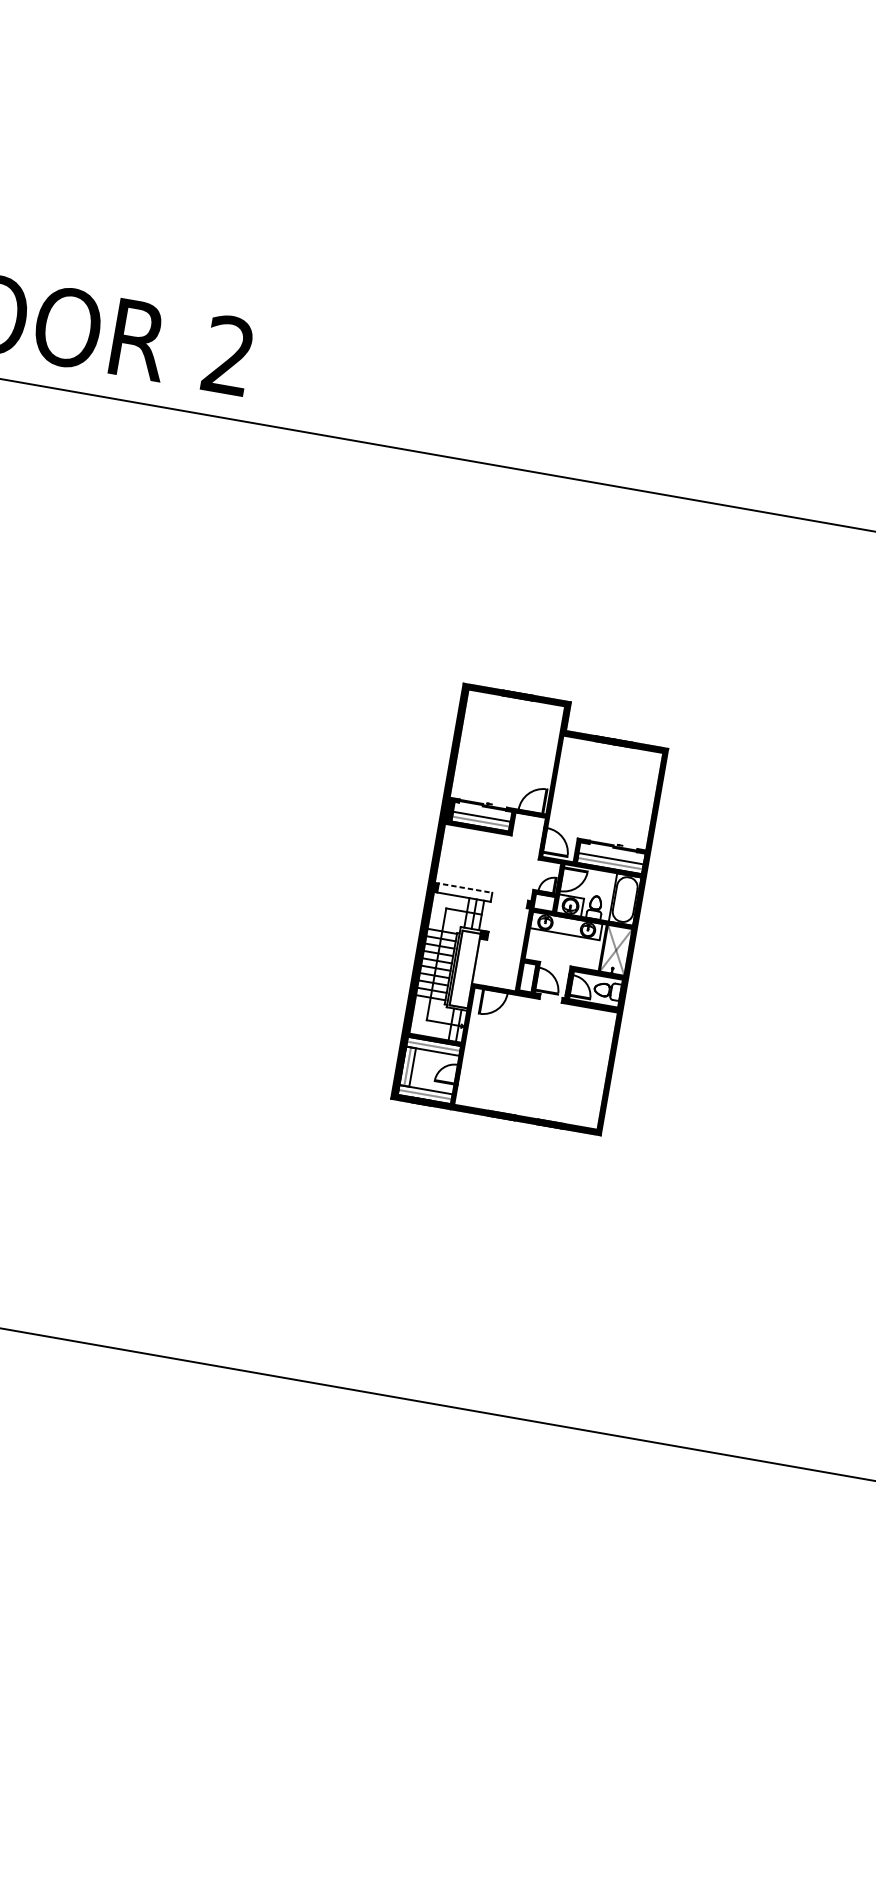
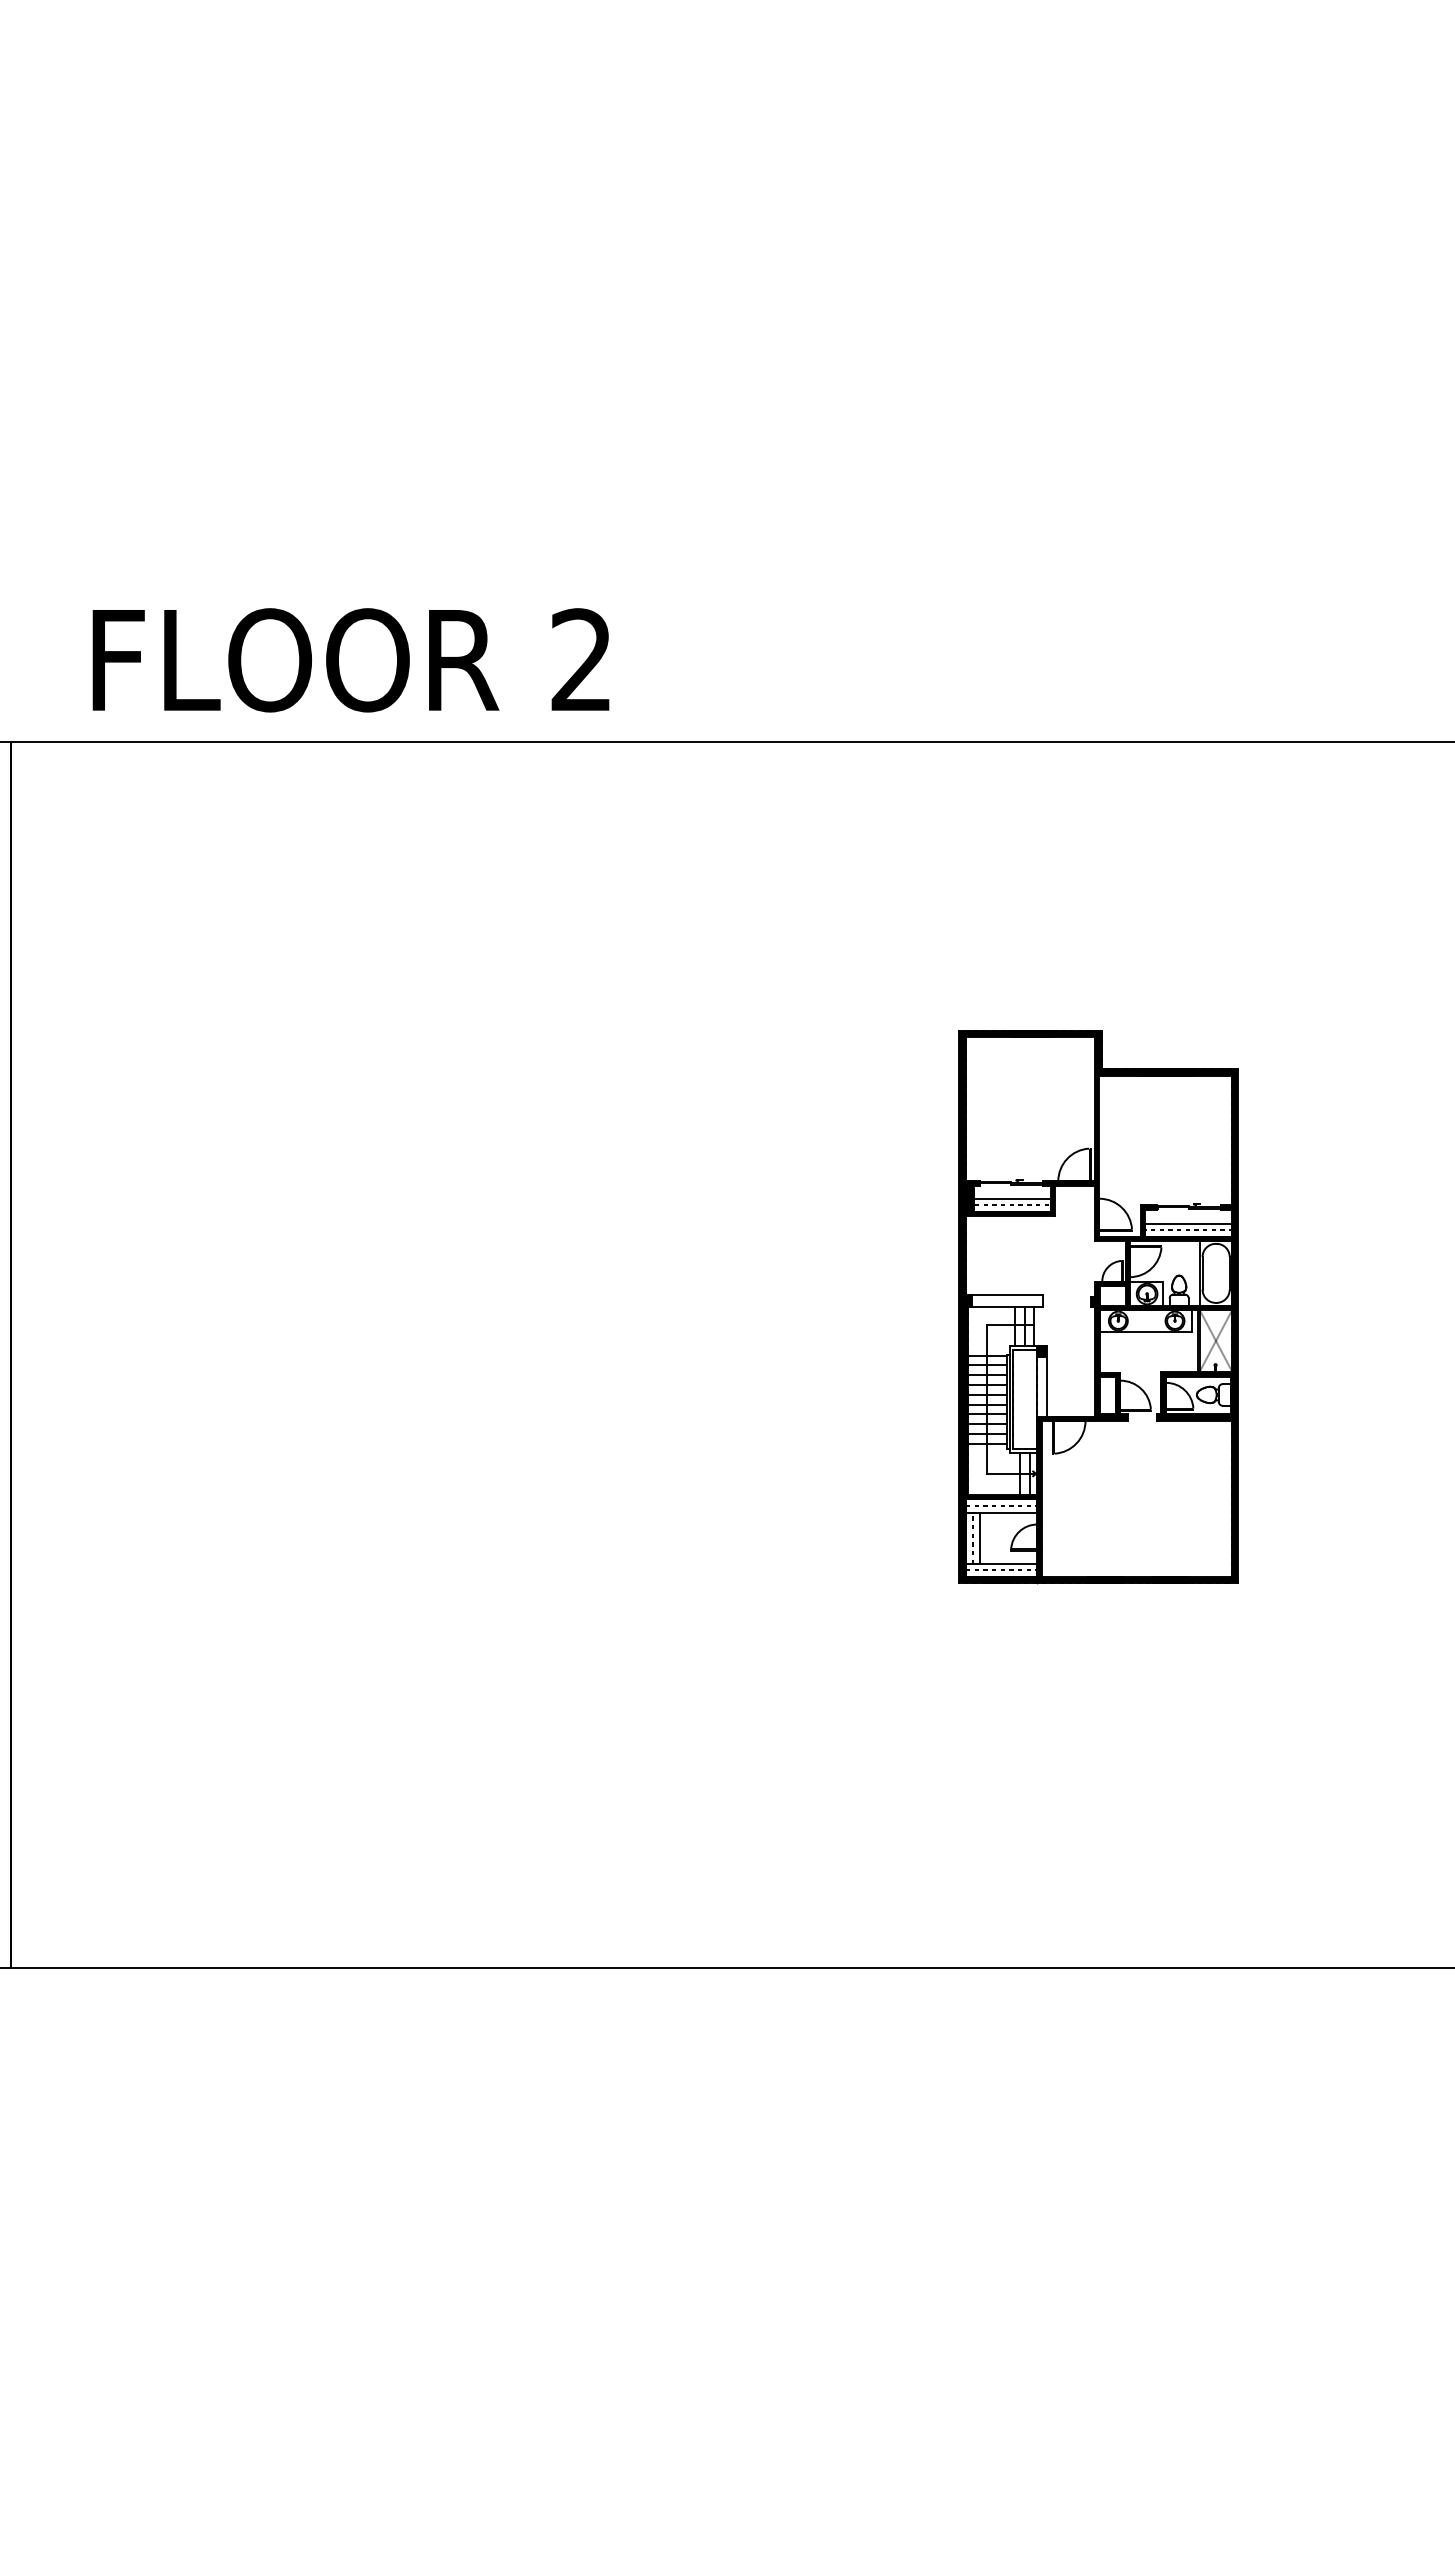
line: (464, 887) -> (1005, 1294), dashed -> solid
line: (483, 962) -> (1047, 1386), added

